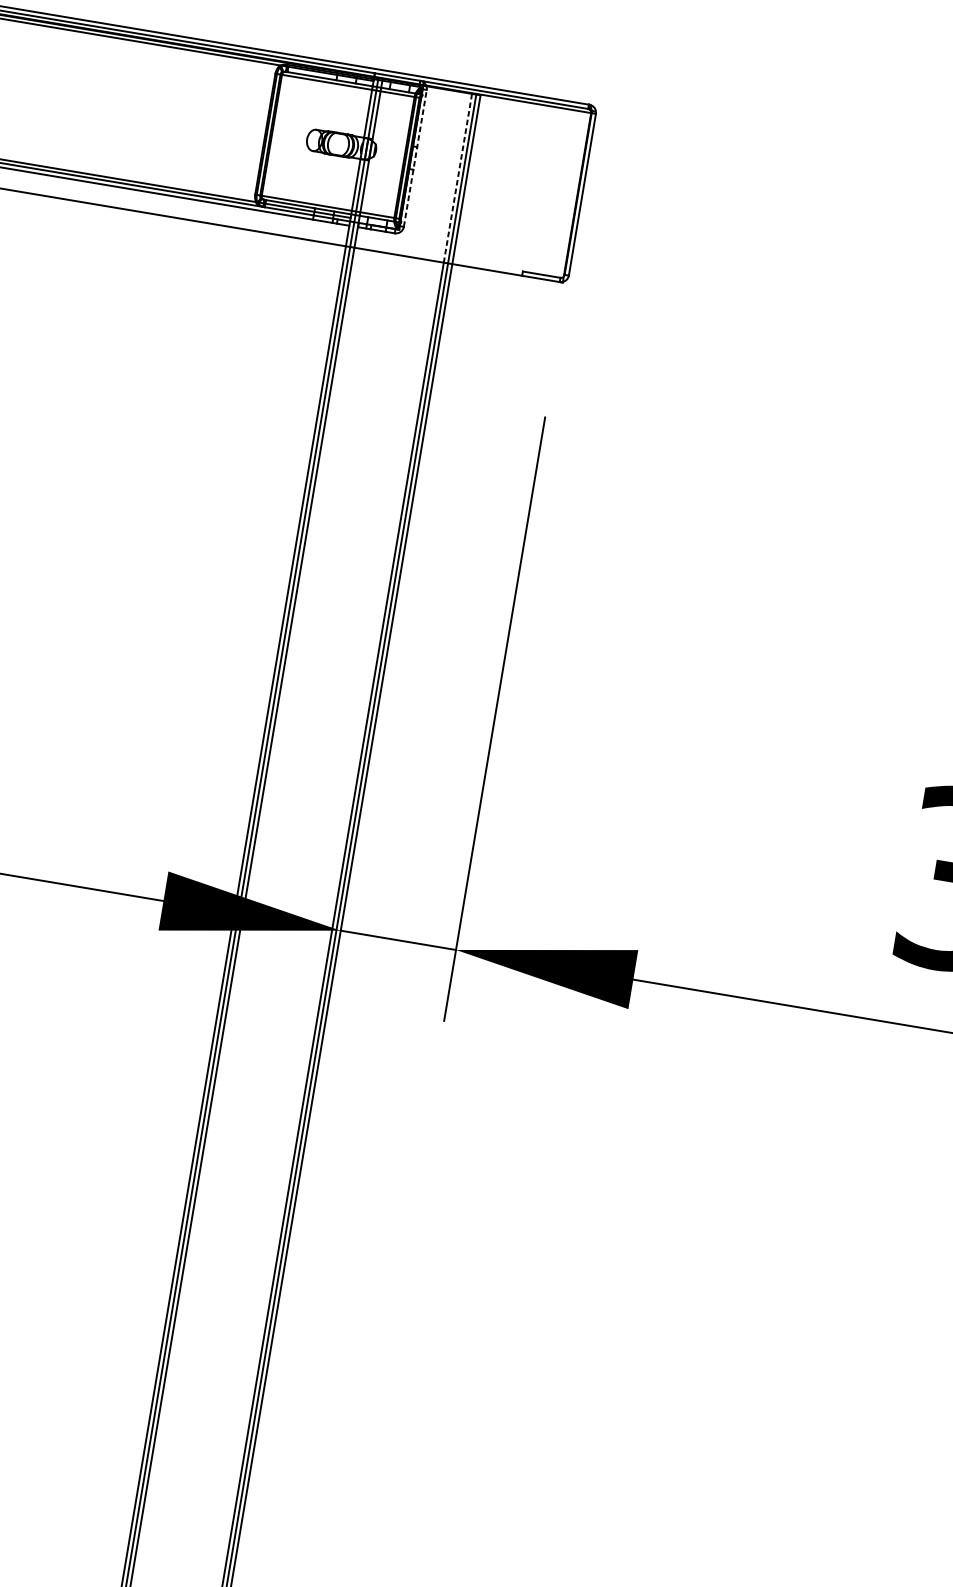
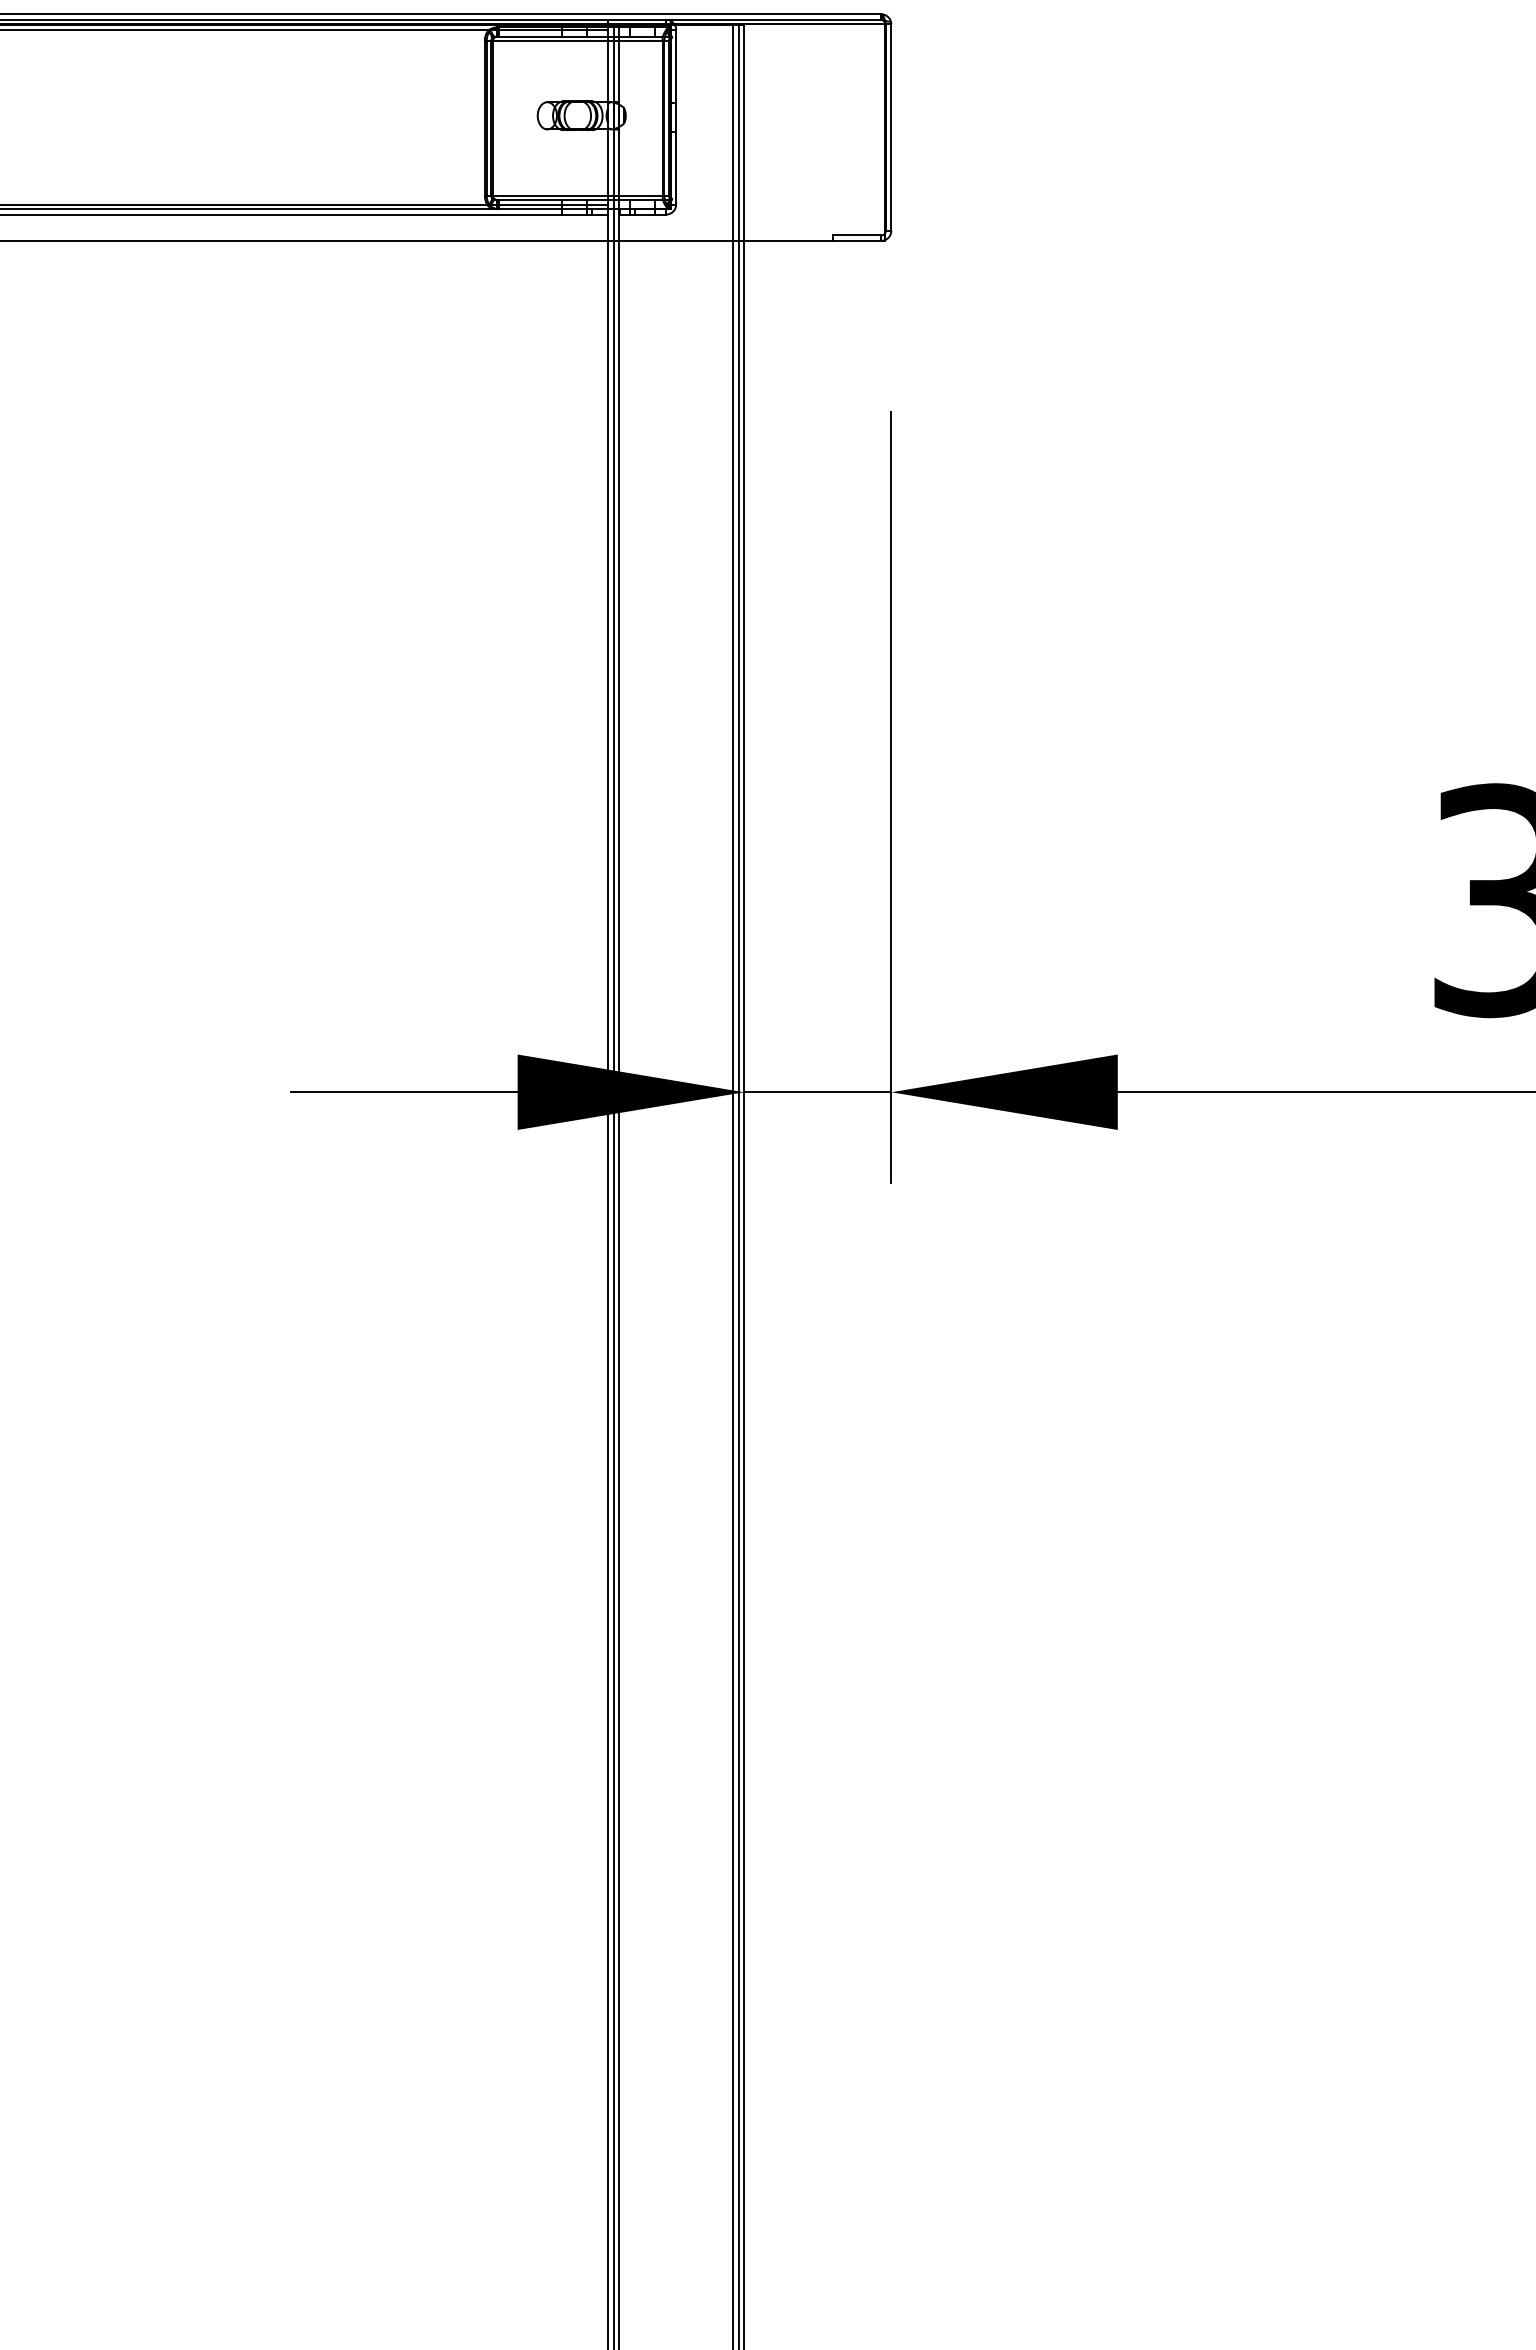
line: (415, 157) -> (676, 116), dashed -> solid
line: (458, 178) -> (733, 133), dashed -> solid

